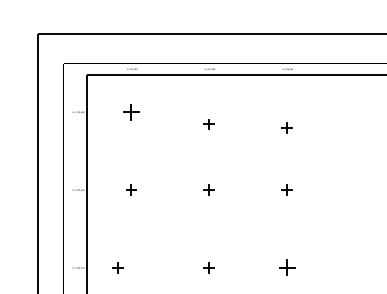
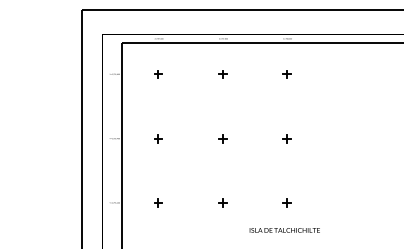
part: (131, 112) -> (158, 74), size x0.62
part: (208, 124) -> (222, 74), moved
part: (286, 128) -> (286, 74), moved
part: (117, 267) -> (158, 202), moved
part: (286, 267) -> (286, 202), size x0.62

